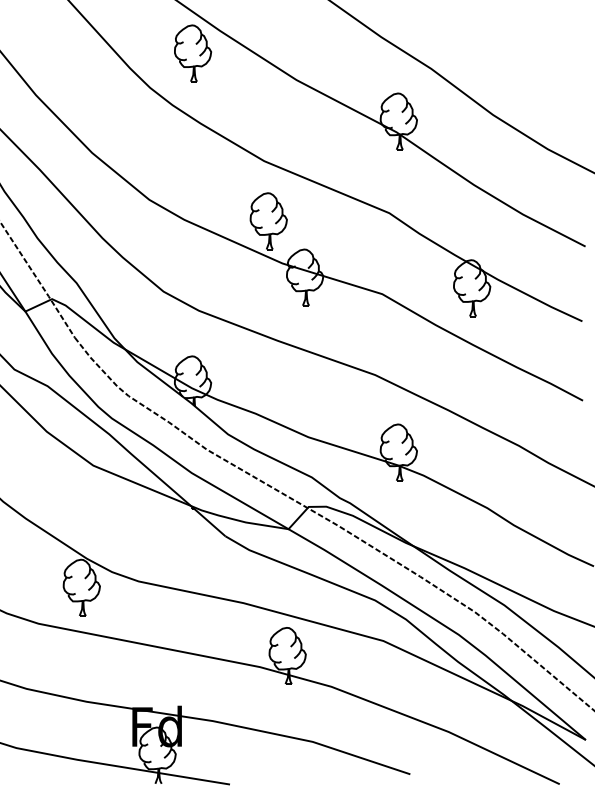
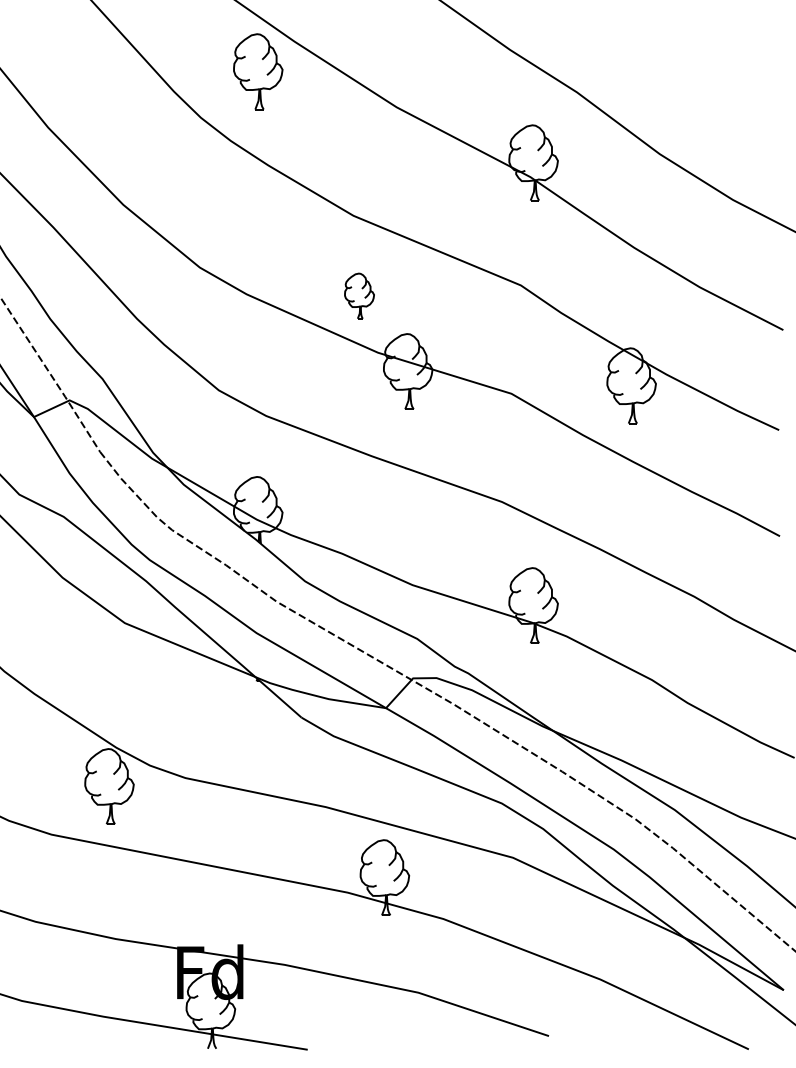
part: (268, 220) -> (359, 295), size x0.6

